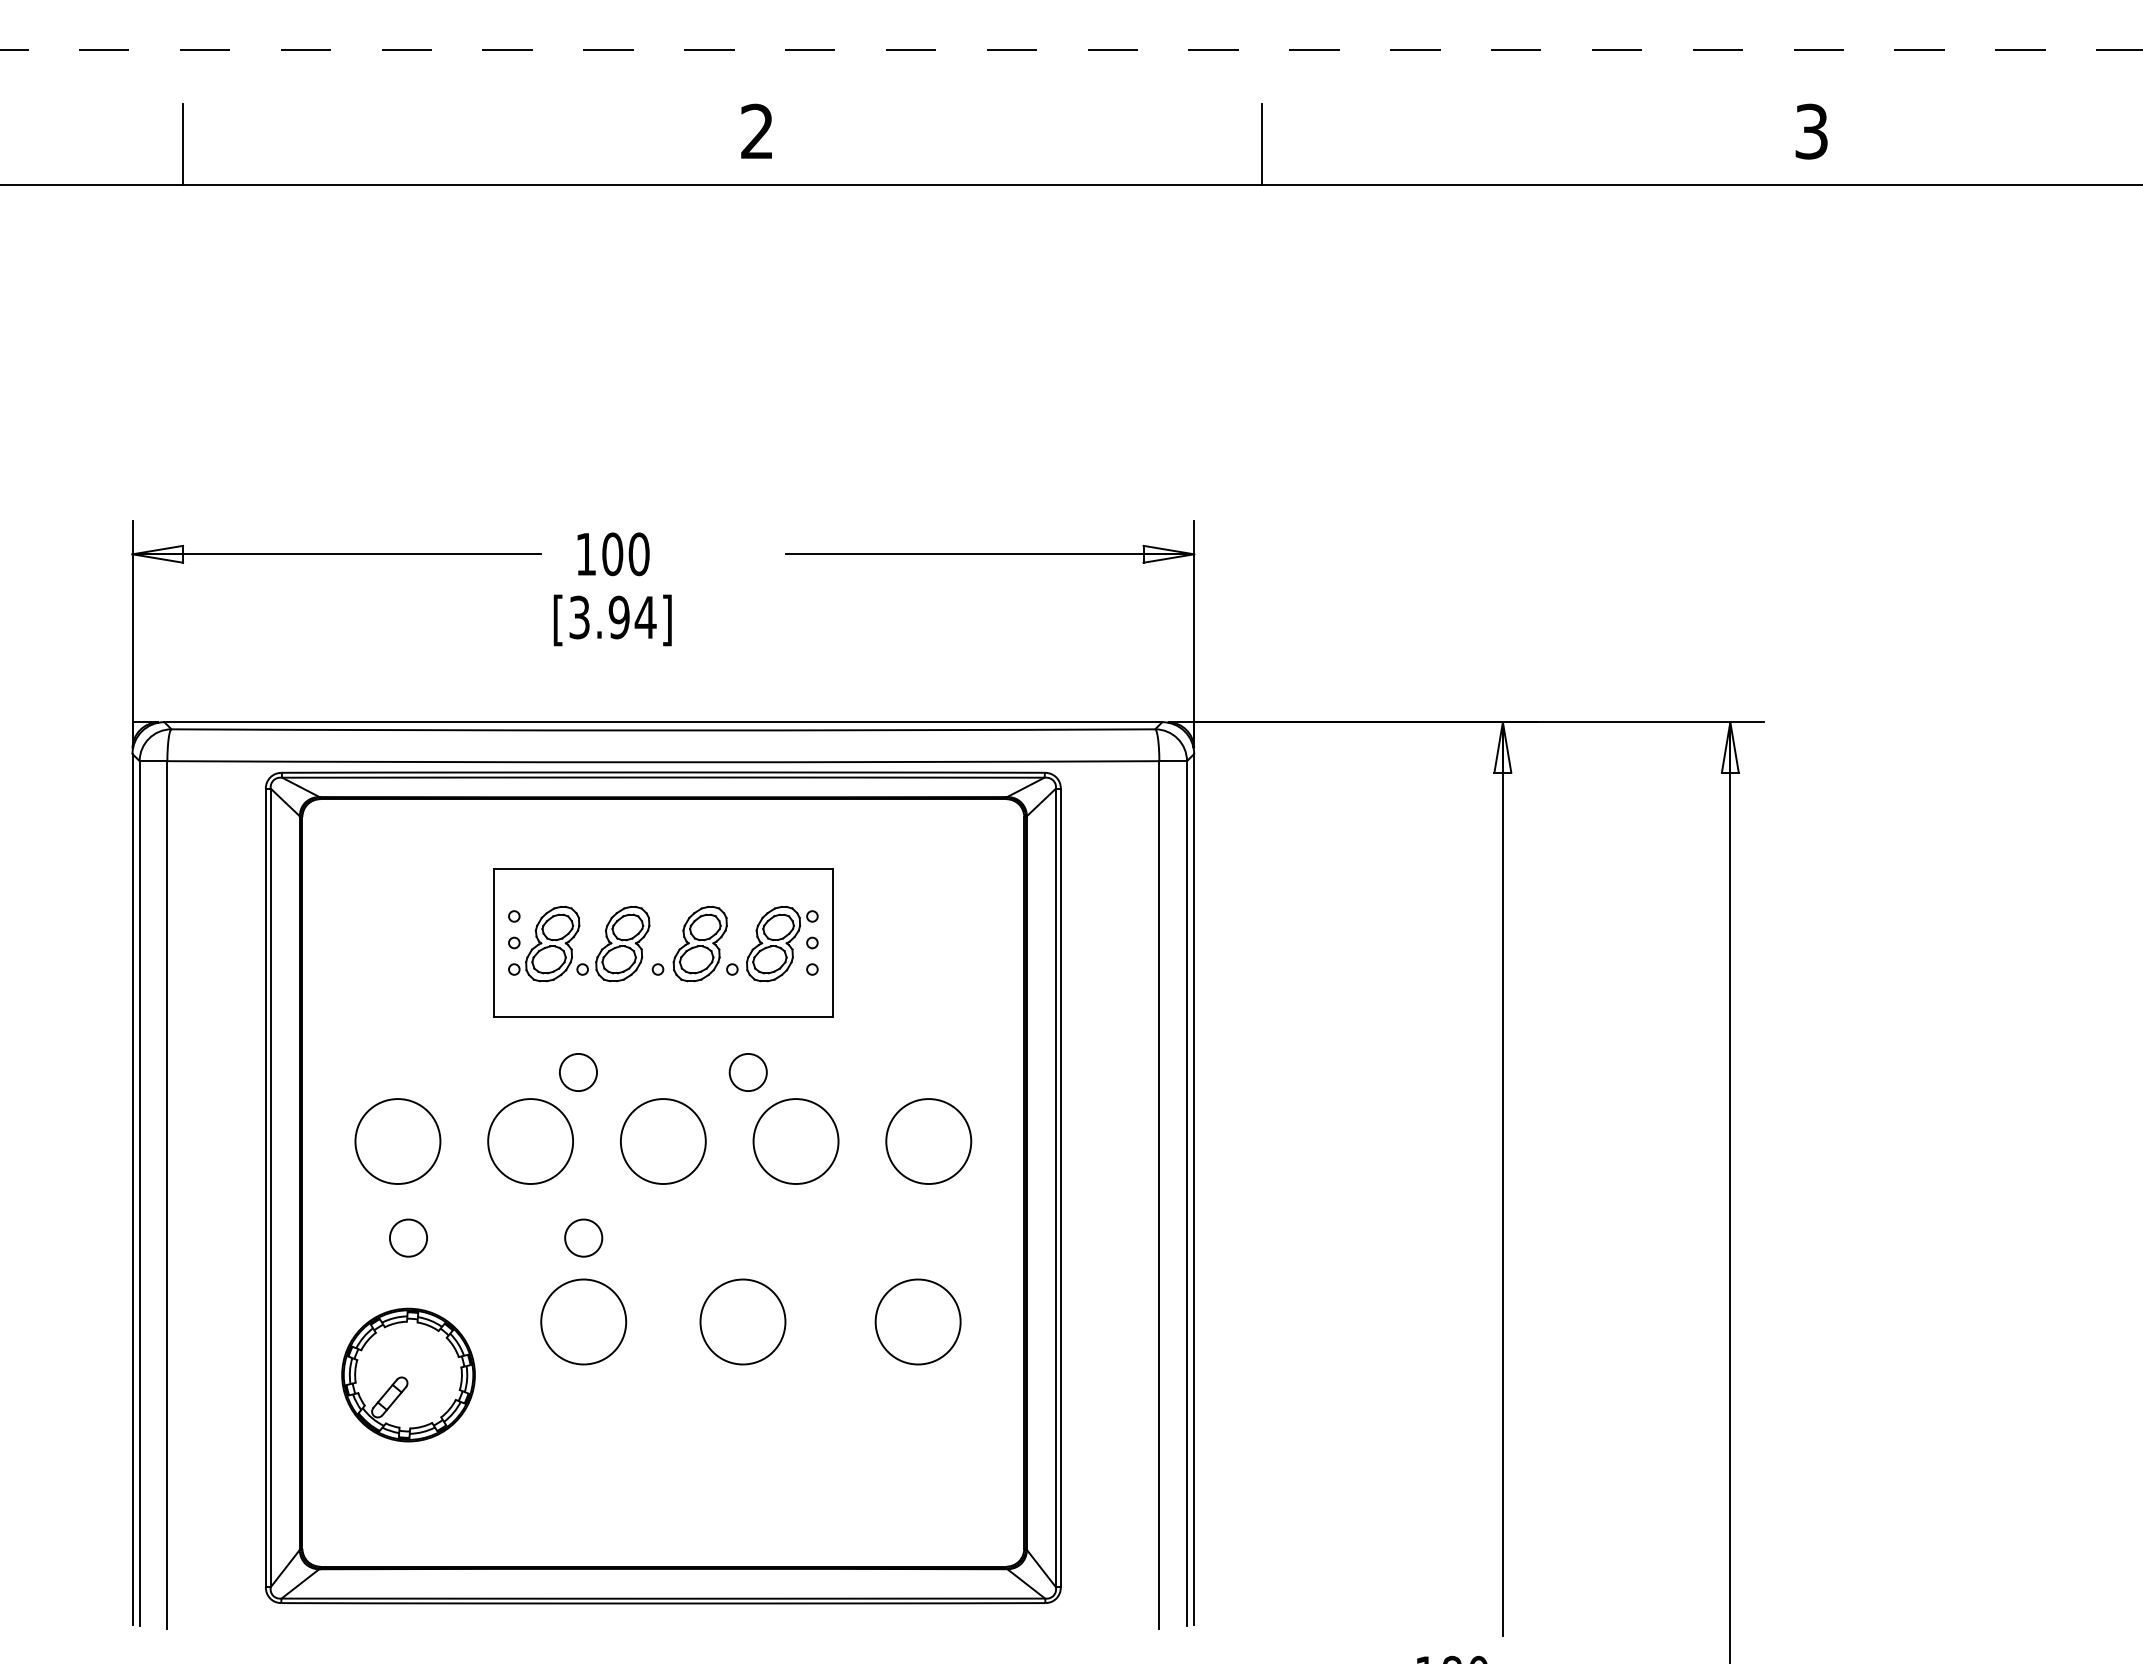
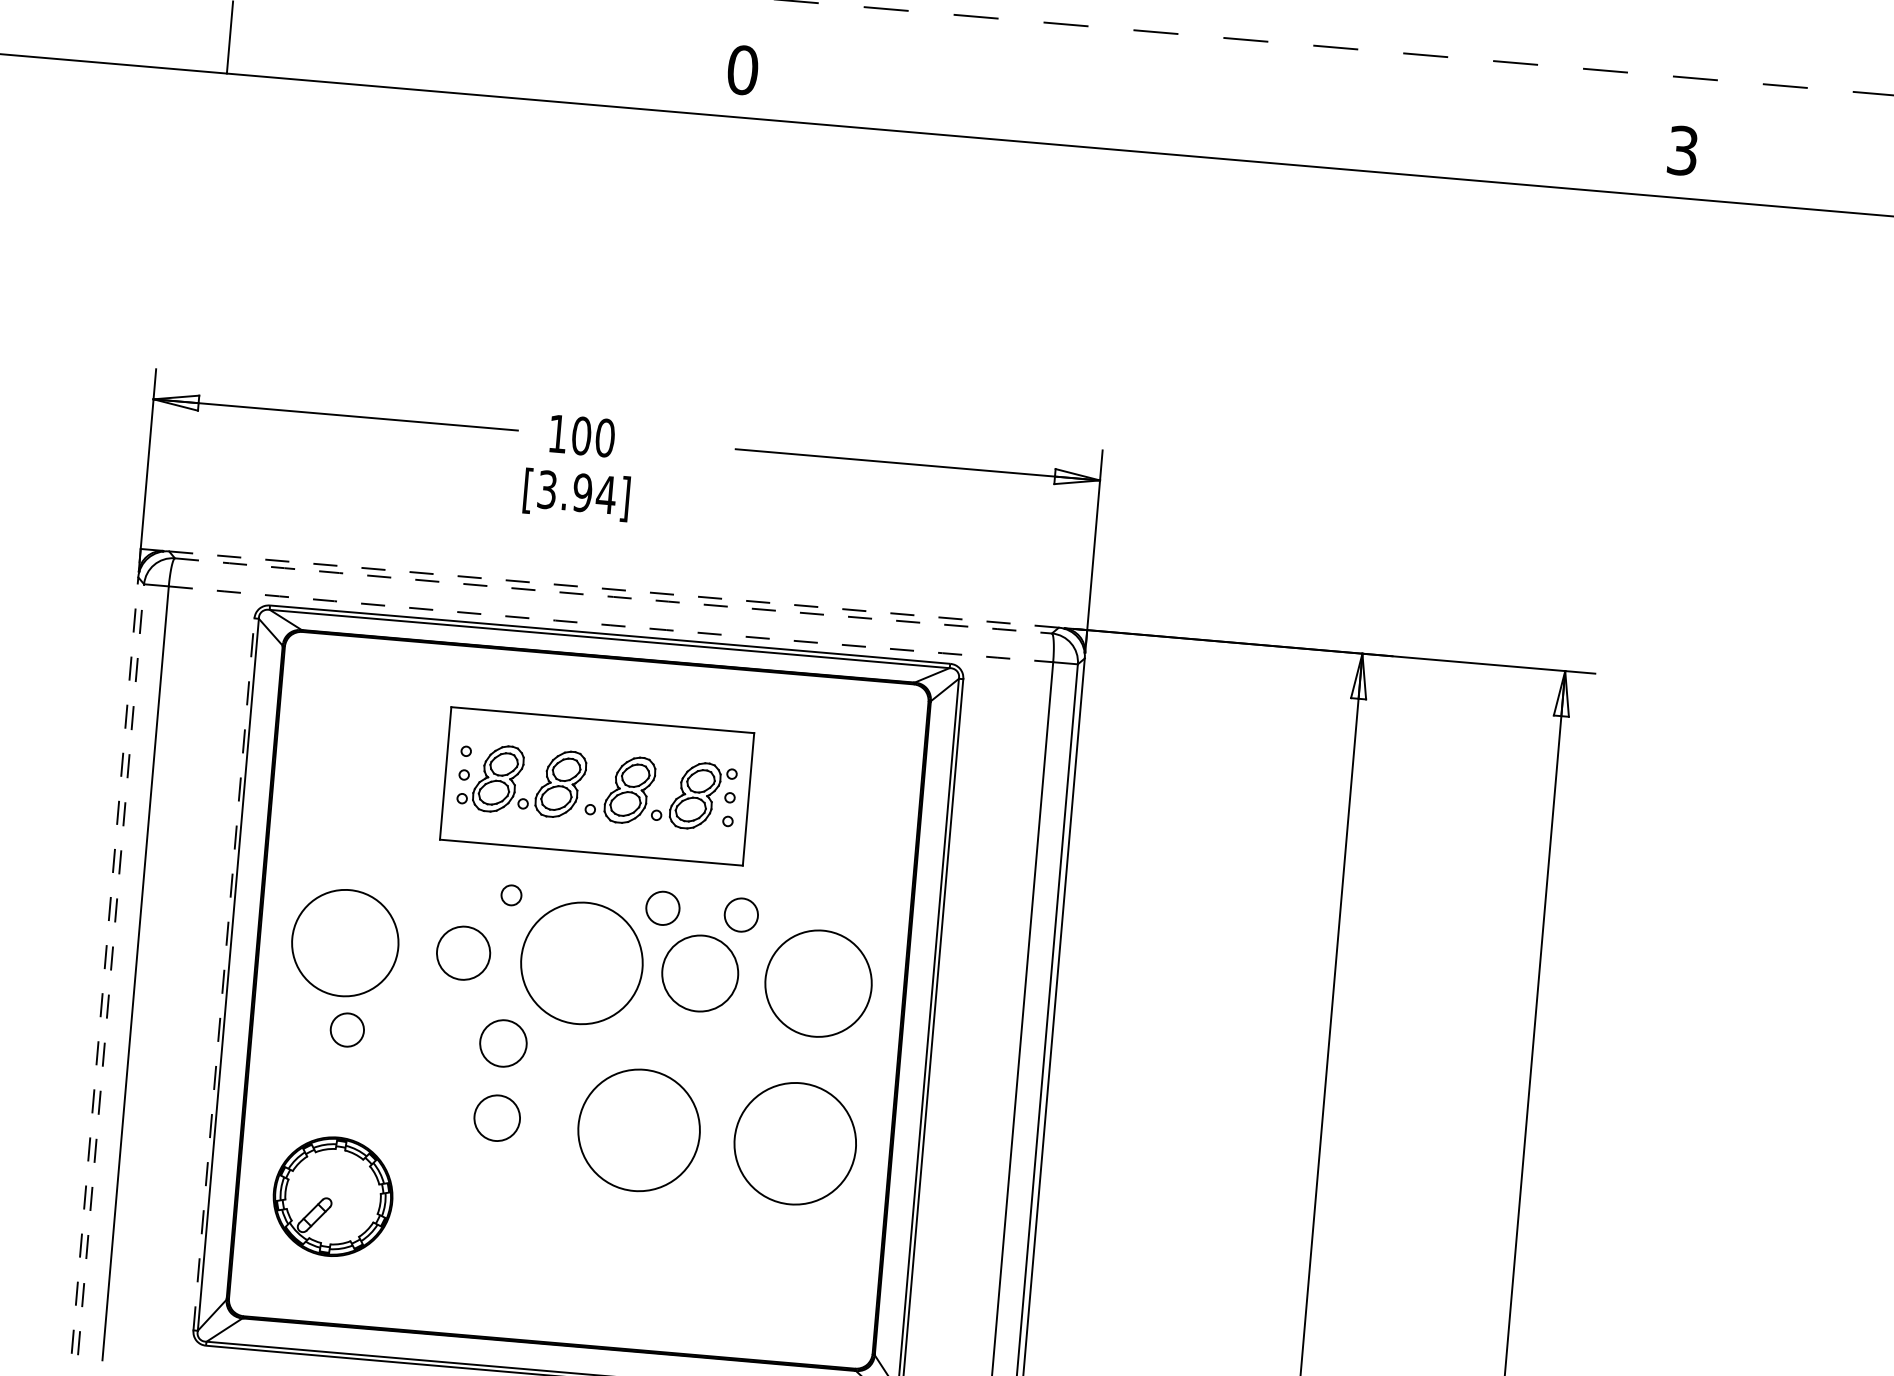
text: (757, 131) -> (743, 70), 2 -> 0
line: (1261, 143) -> (1191, 119), removed
line: (663, 722) -> (614, 589), solid -> dashed
arc: (663, 730) -> (613, 596), solid -> dashed
arc: (663, 762) -> (611, 625), solid -> dashed
circle: (578, 1072) -> (511, 895), size x0.6
circle: (835, 1072) -> (740, 915), added
circle: (397, 1141) -> (344, 943), size x1.4
circle: (530, 1141) -> (463, 953), size x0.7
circle: (662, 1141) -> (581, 963), size x1.6
circle: (928, 1141) -> (818, 983), size x1.4
line: (265, 1187) -> (223, 973), solid -> dashed
line: (132, 1188) -> (105, 964), solid -> dashed
line: (139, 1193) -> (110, 969), solid -> dashed
circle: (583, 1237) -> (503, 1042), size x1.4
circle: (583, 1321) -> (496, 1117), size x0.6
circle: (742, 1321) -> (638, 1129), size x1.6
circle: (917, 1321) -> (794, 1143), size x1.6
part: (408, 1374) -> (333, 1196), moved

